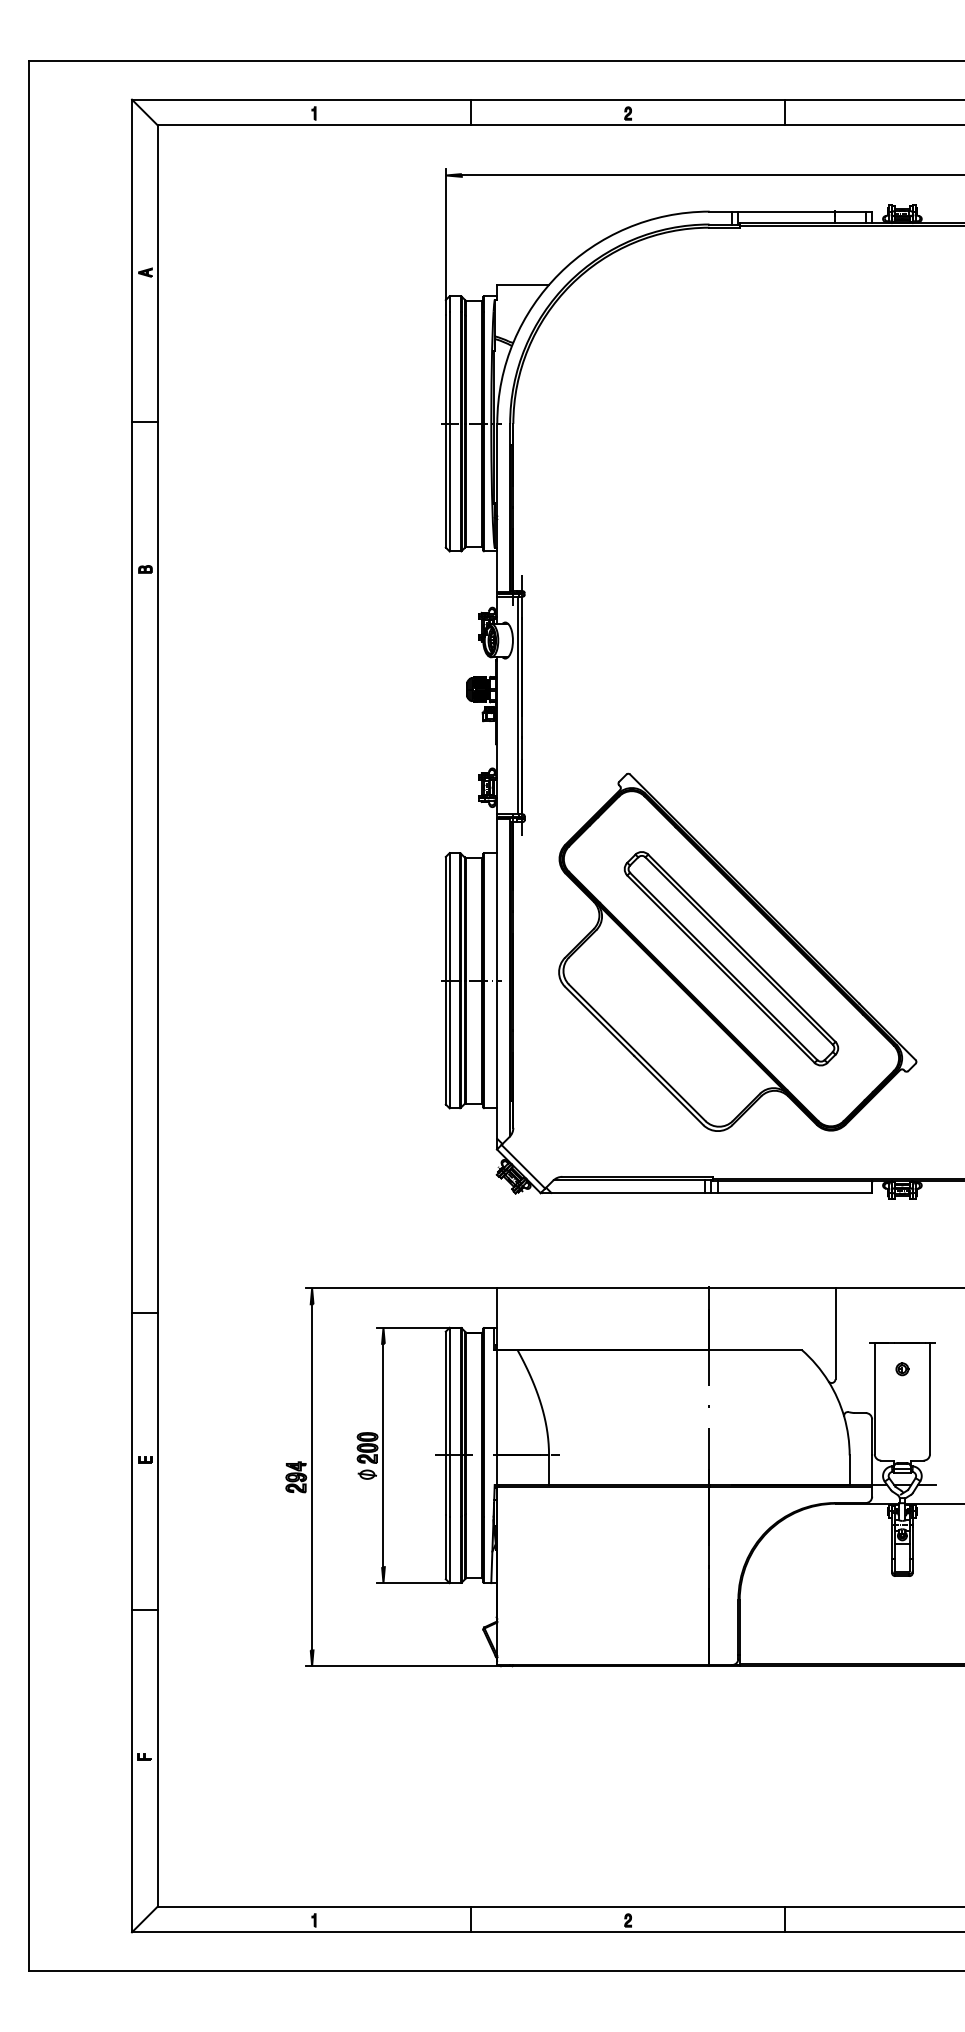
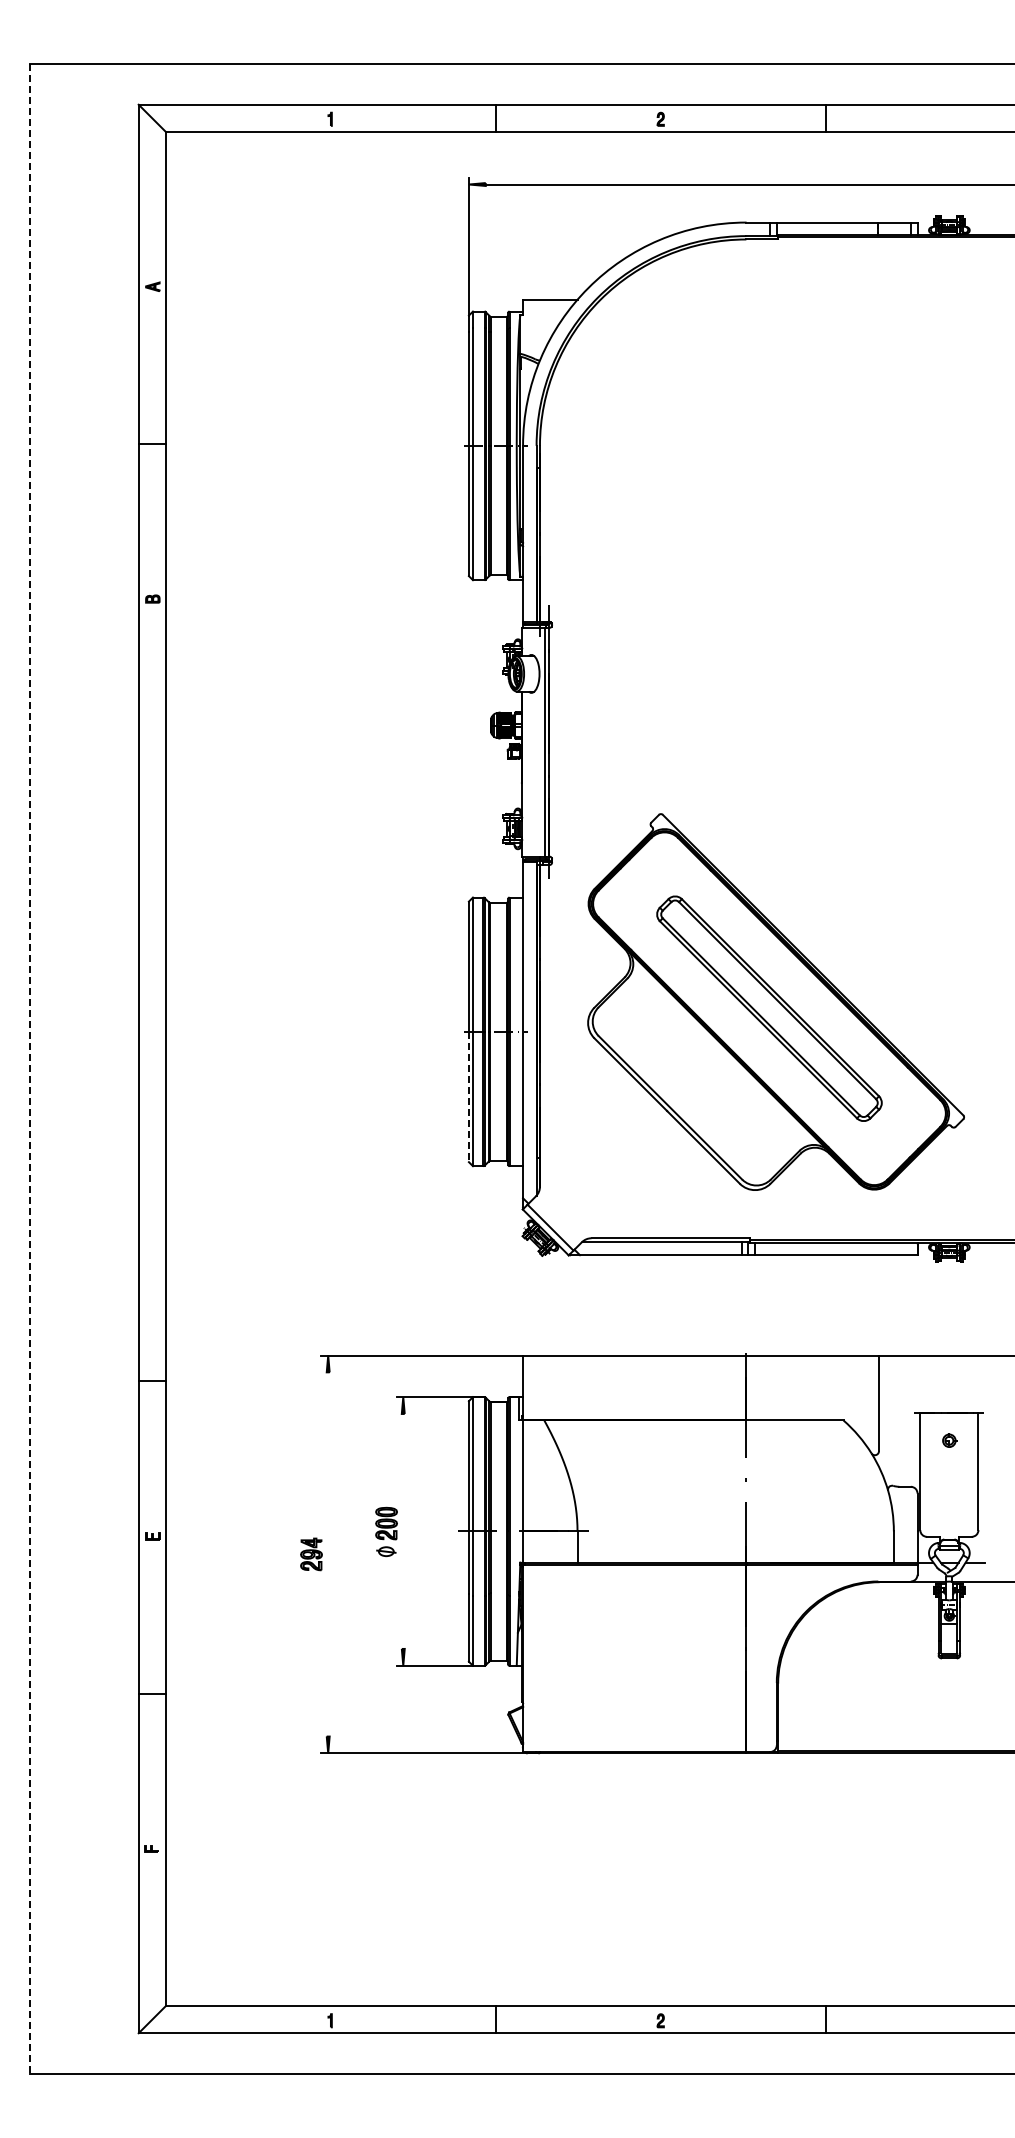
line: (29, 1016) -> (30, 1069), solid -> dashed
line: (445, 1043) -> (468, 1097), solid -> dashed
line: (383, 1454) -> (403, 1530), removed
line: (312, 1477) -> (328, 1554), removed

